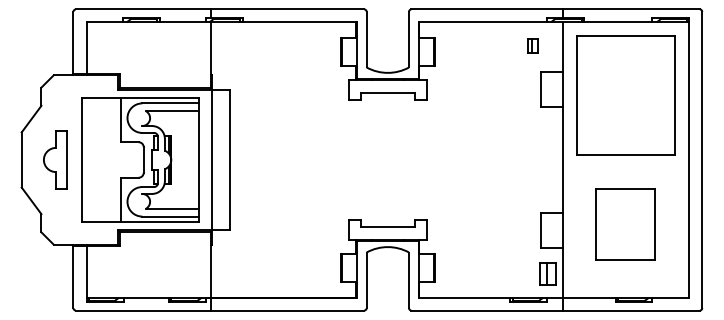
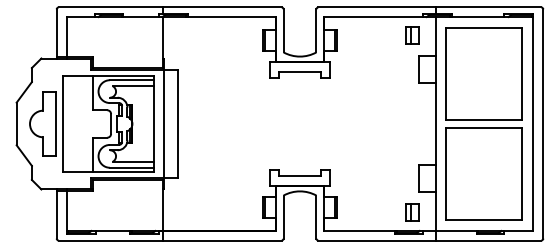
part: (532, 45) -> (411, 35), size x1.67
part: (55, 159) -> (42, 123), size x1.43
part: (625, 224) -> (483, 173), size x1.67
part: (547, 273) -> (411, 211), moved

